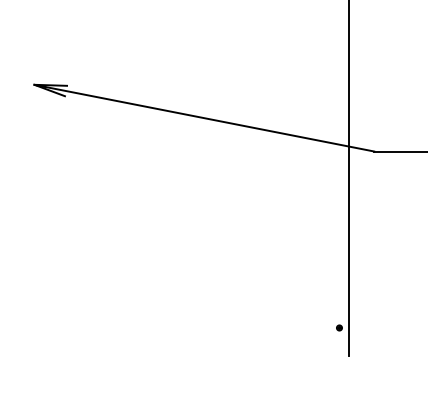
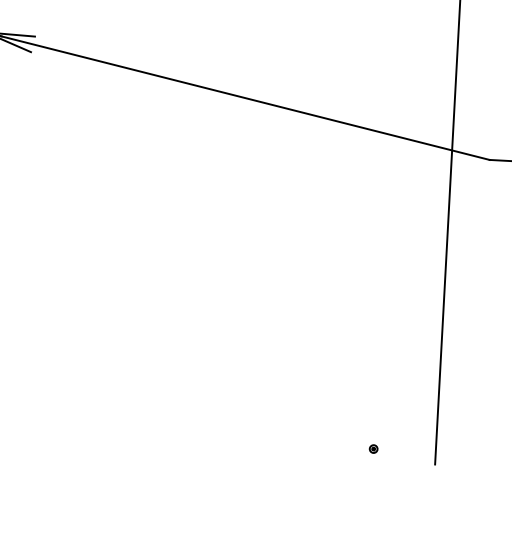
part: (339, 327) -> (373, 448), moved

